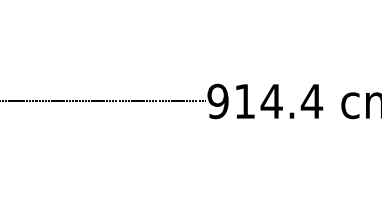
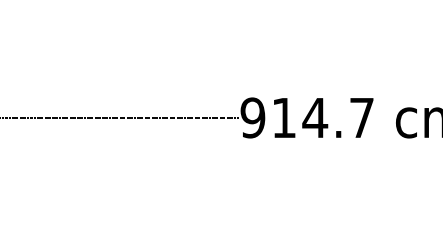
text: (311, 101) -> (361, 118), 914.4 -> 914.7

